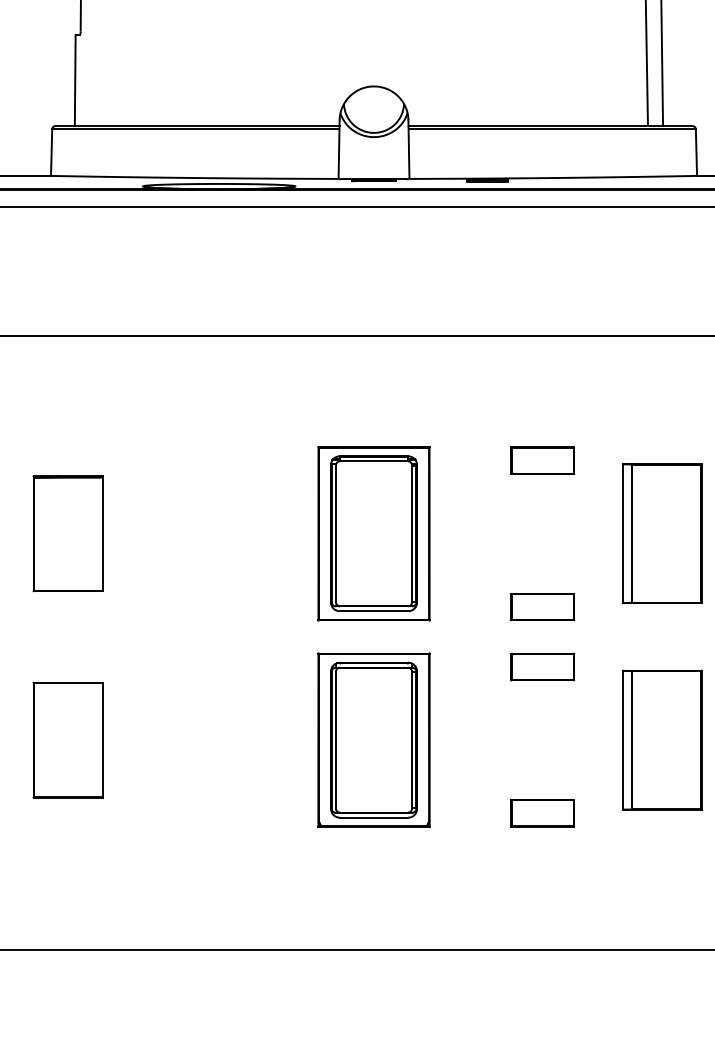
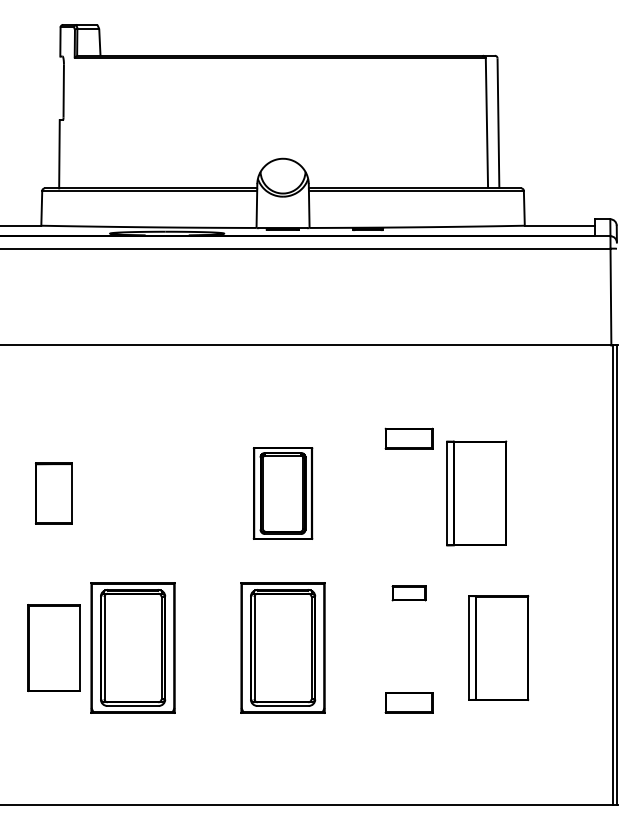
part: (67, 533) -> (53, 493), size x0.7
part: (373, 533) -> (282, 493), size x0.7
part: (661, 533) -> (476, 493), moved
part: (541, 607) -> (408, 548), removed
part: (541, 667) -> (408, 593), size x0.7
part: (172, 739) -> (132, 647), added

